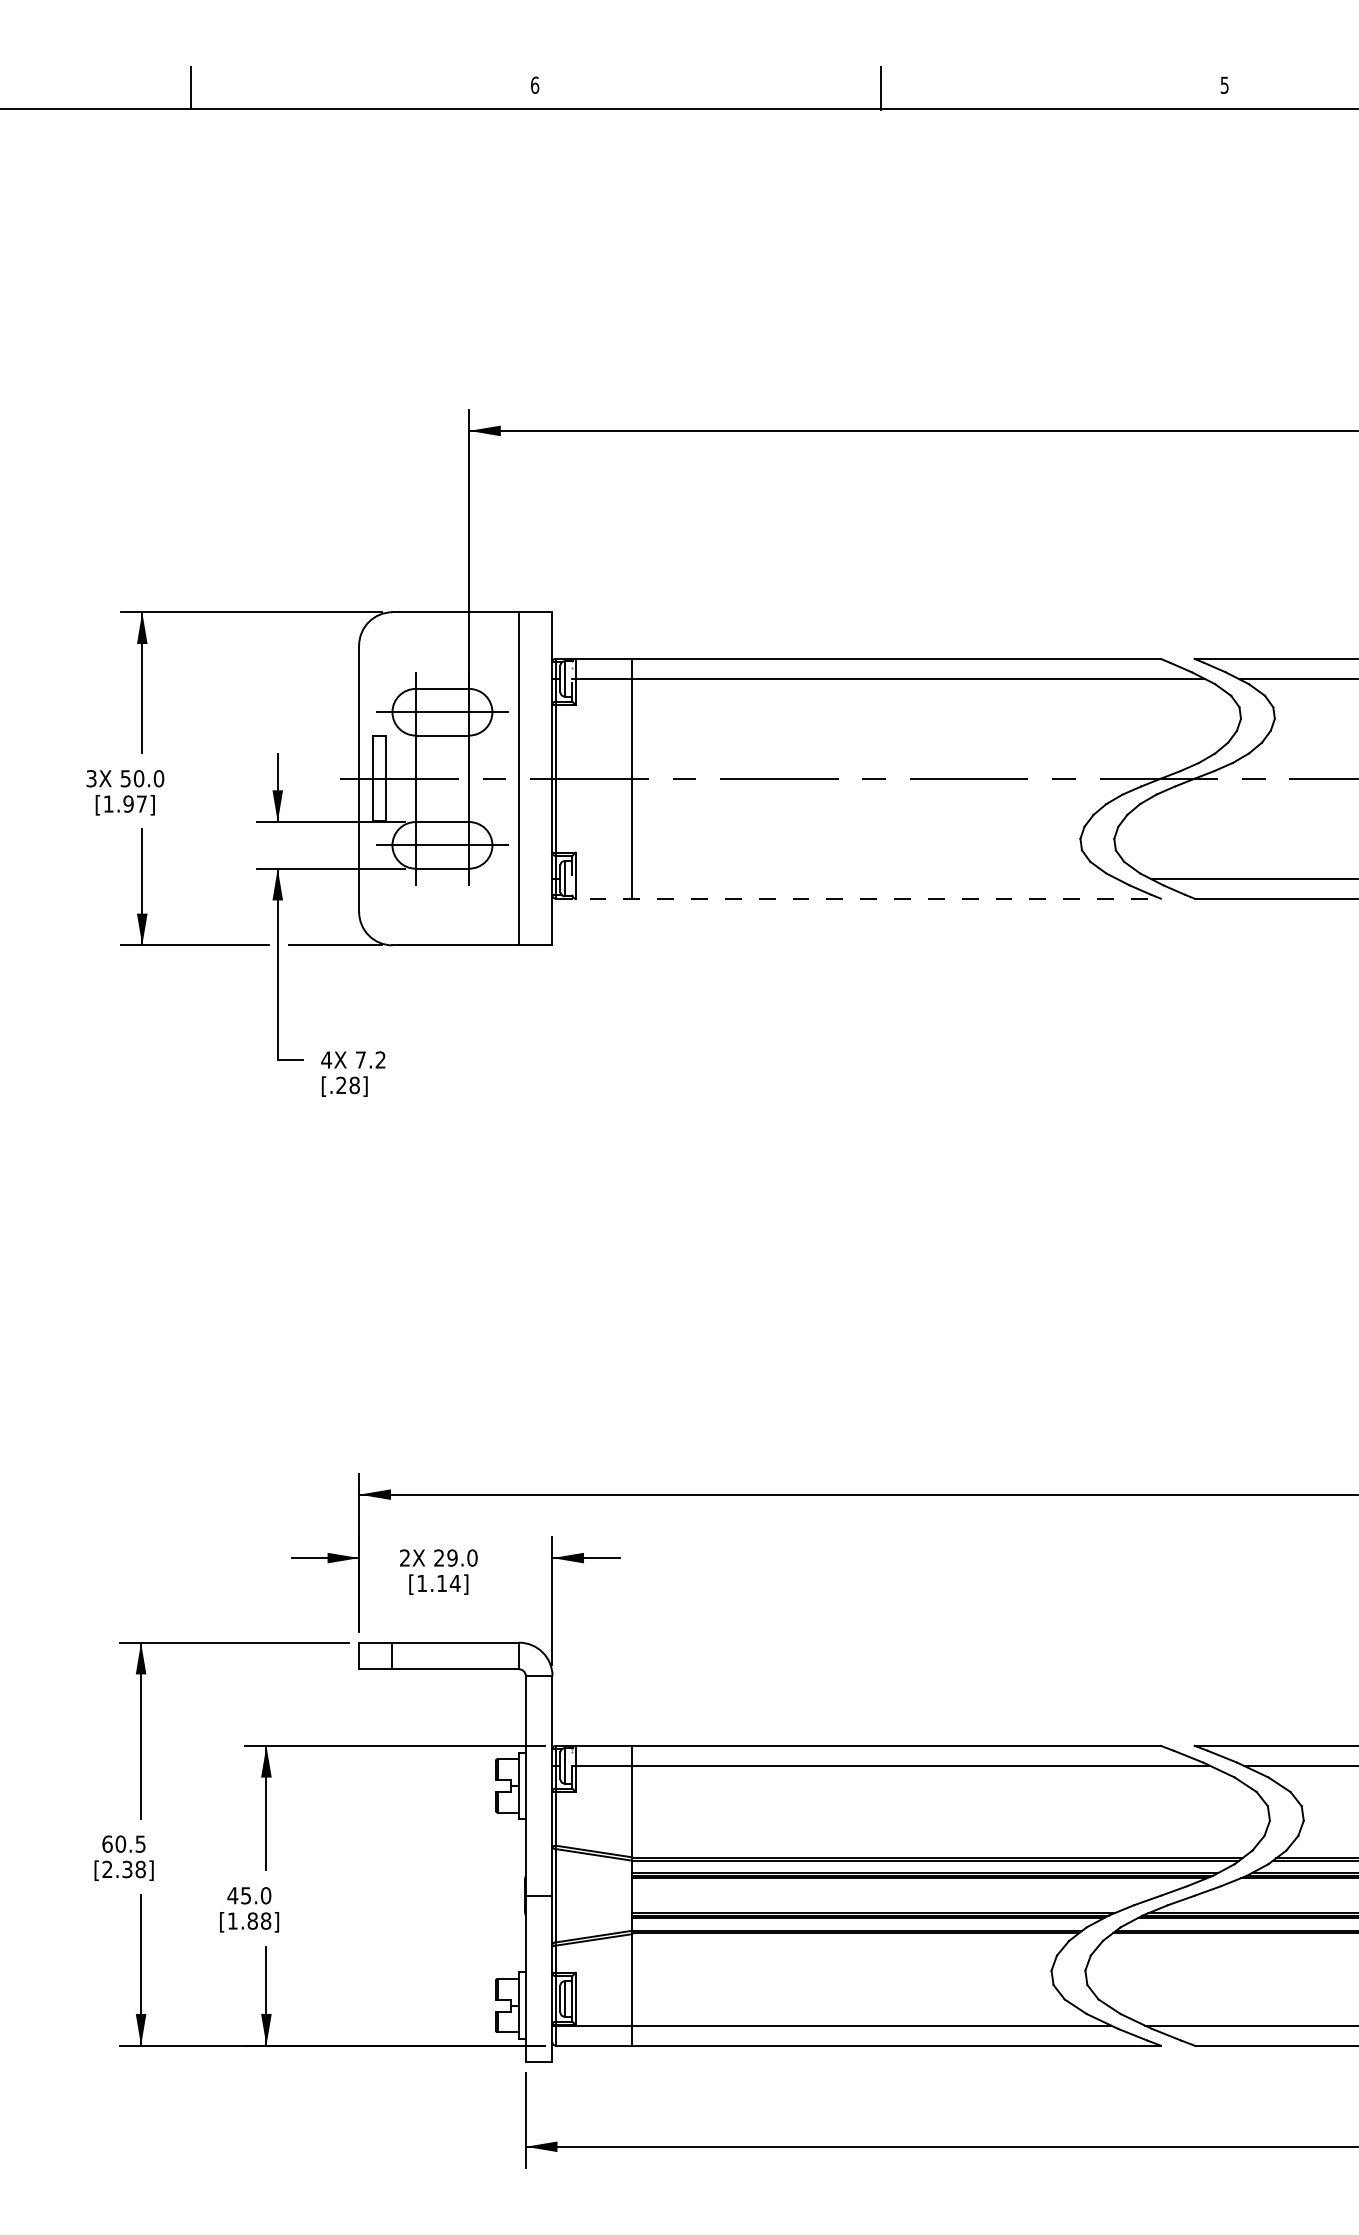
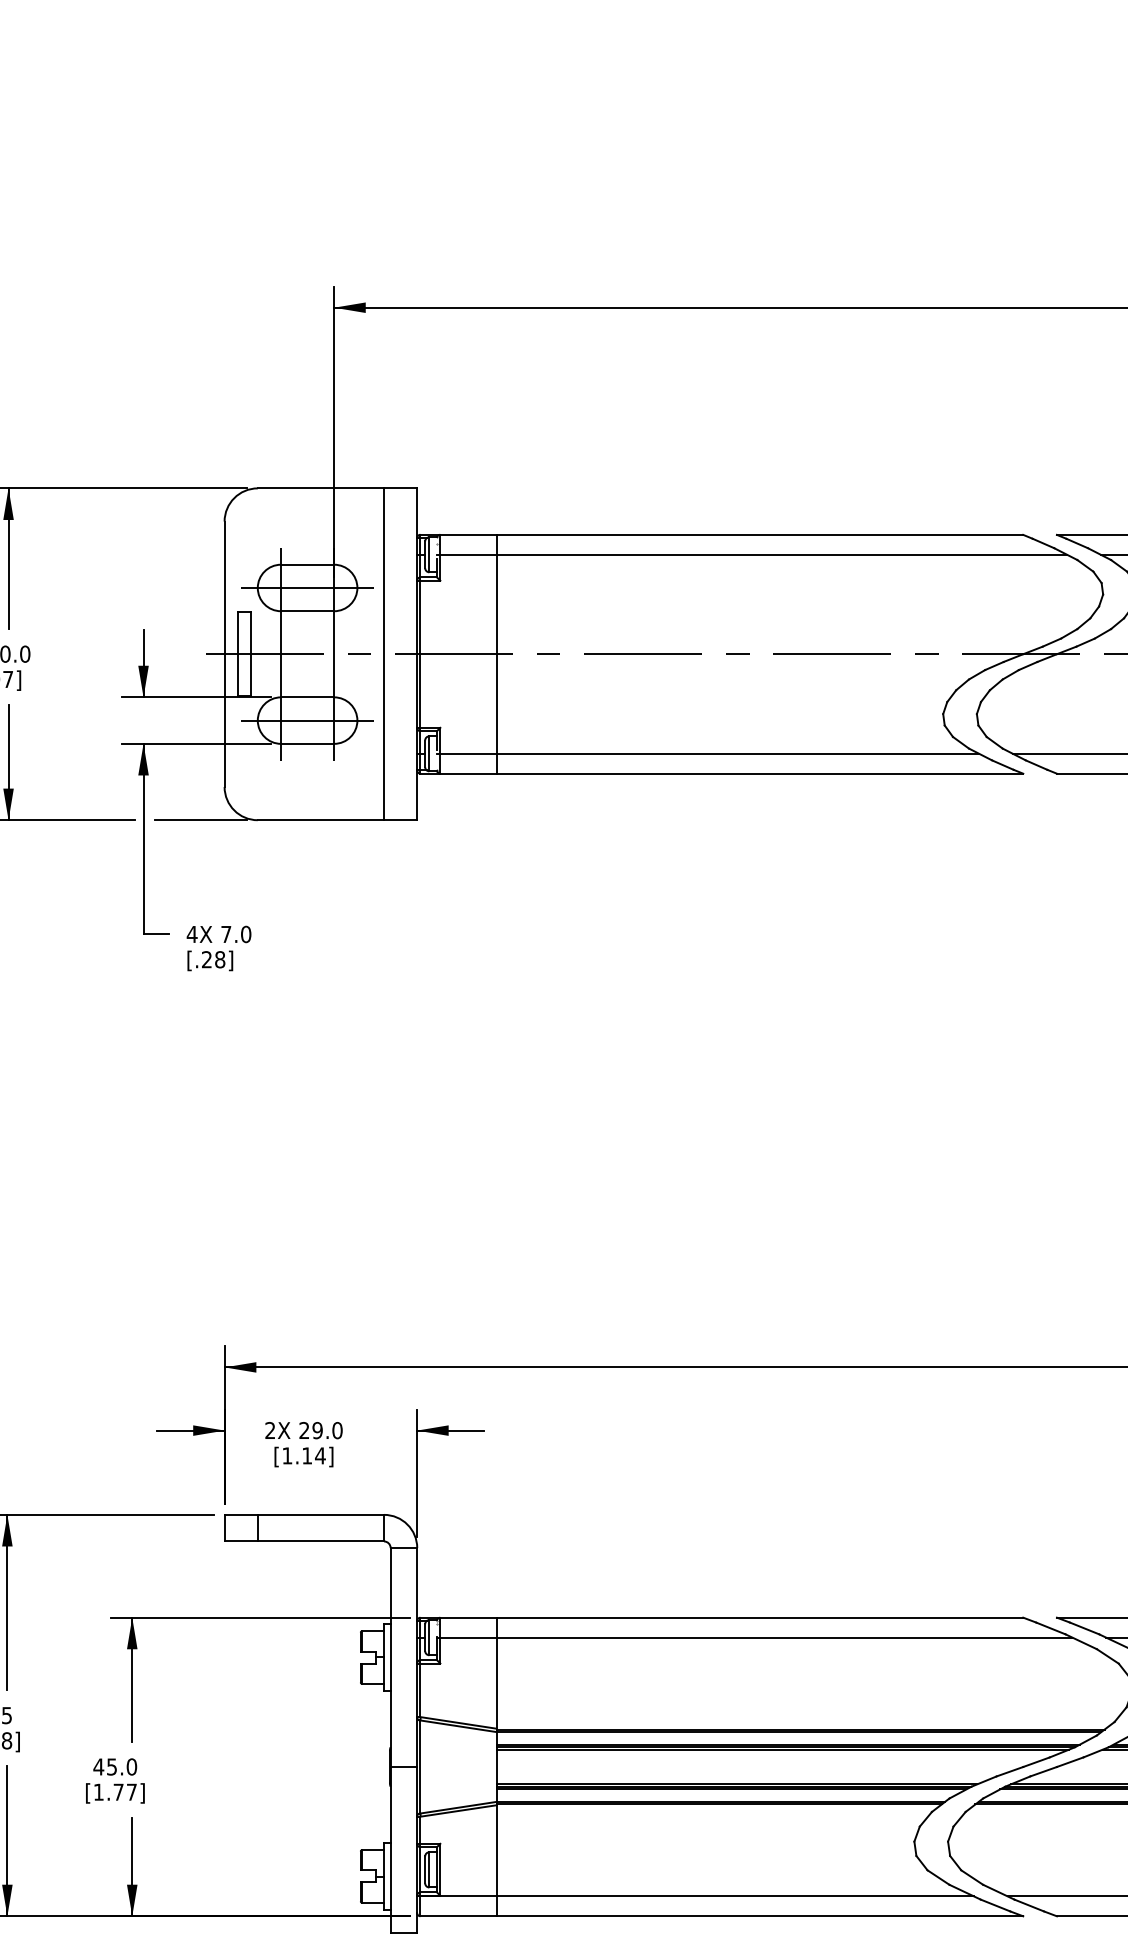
line: (844, 878) -> (708, 753), added
line: (858, 898) -> (722, 773), dashed -> solid
text: (380, 1059) -> (245, 933), 7.2 -> 7.0
text: (259, 1920) -> (125, 1791), [1.88] -> [1.77]

